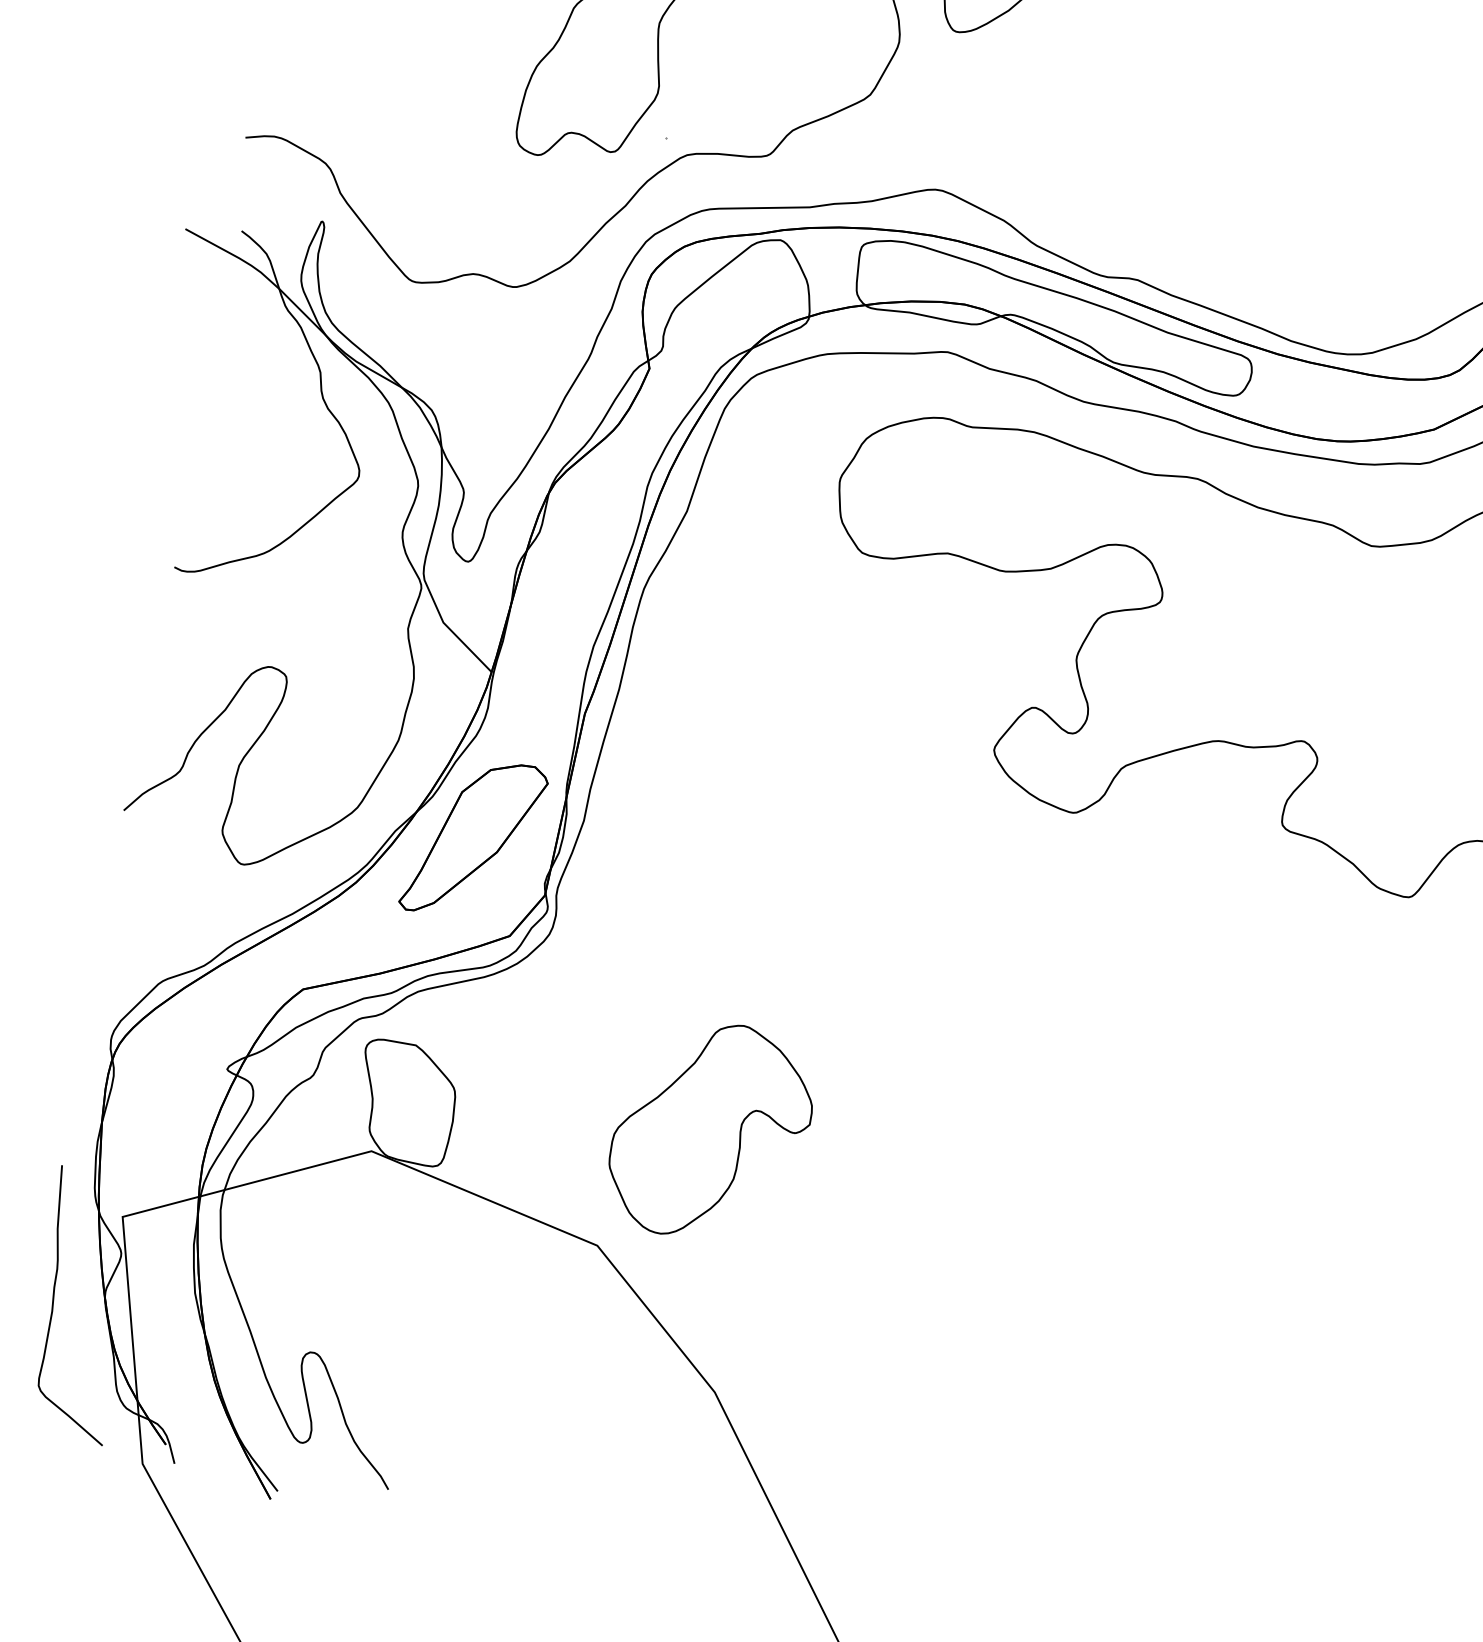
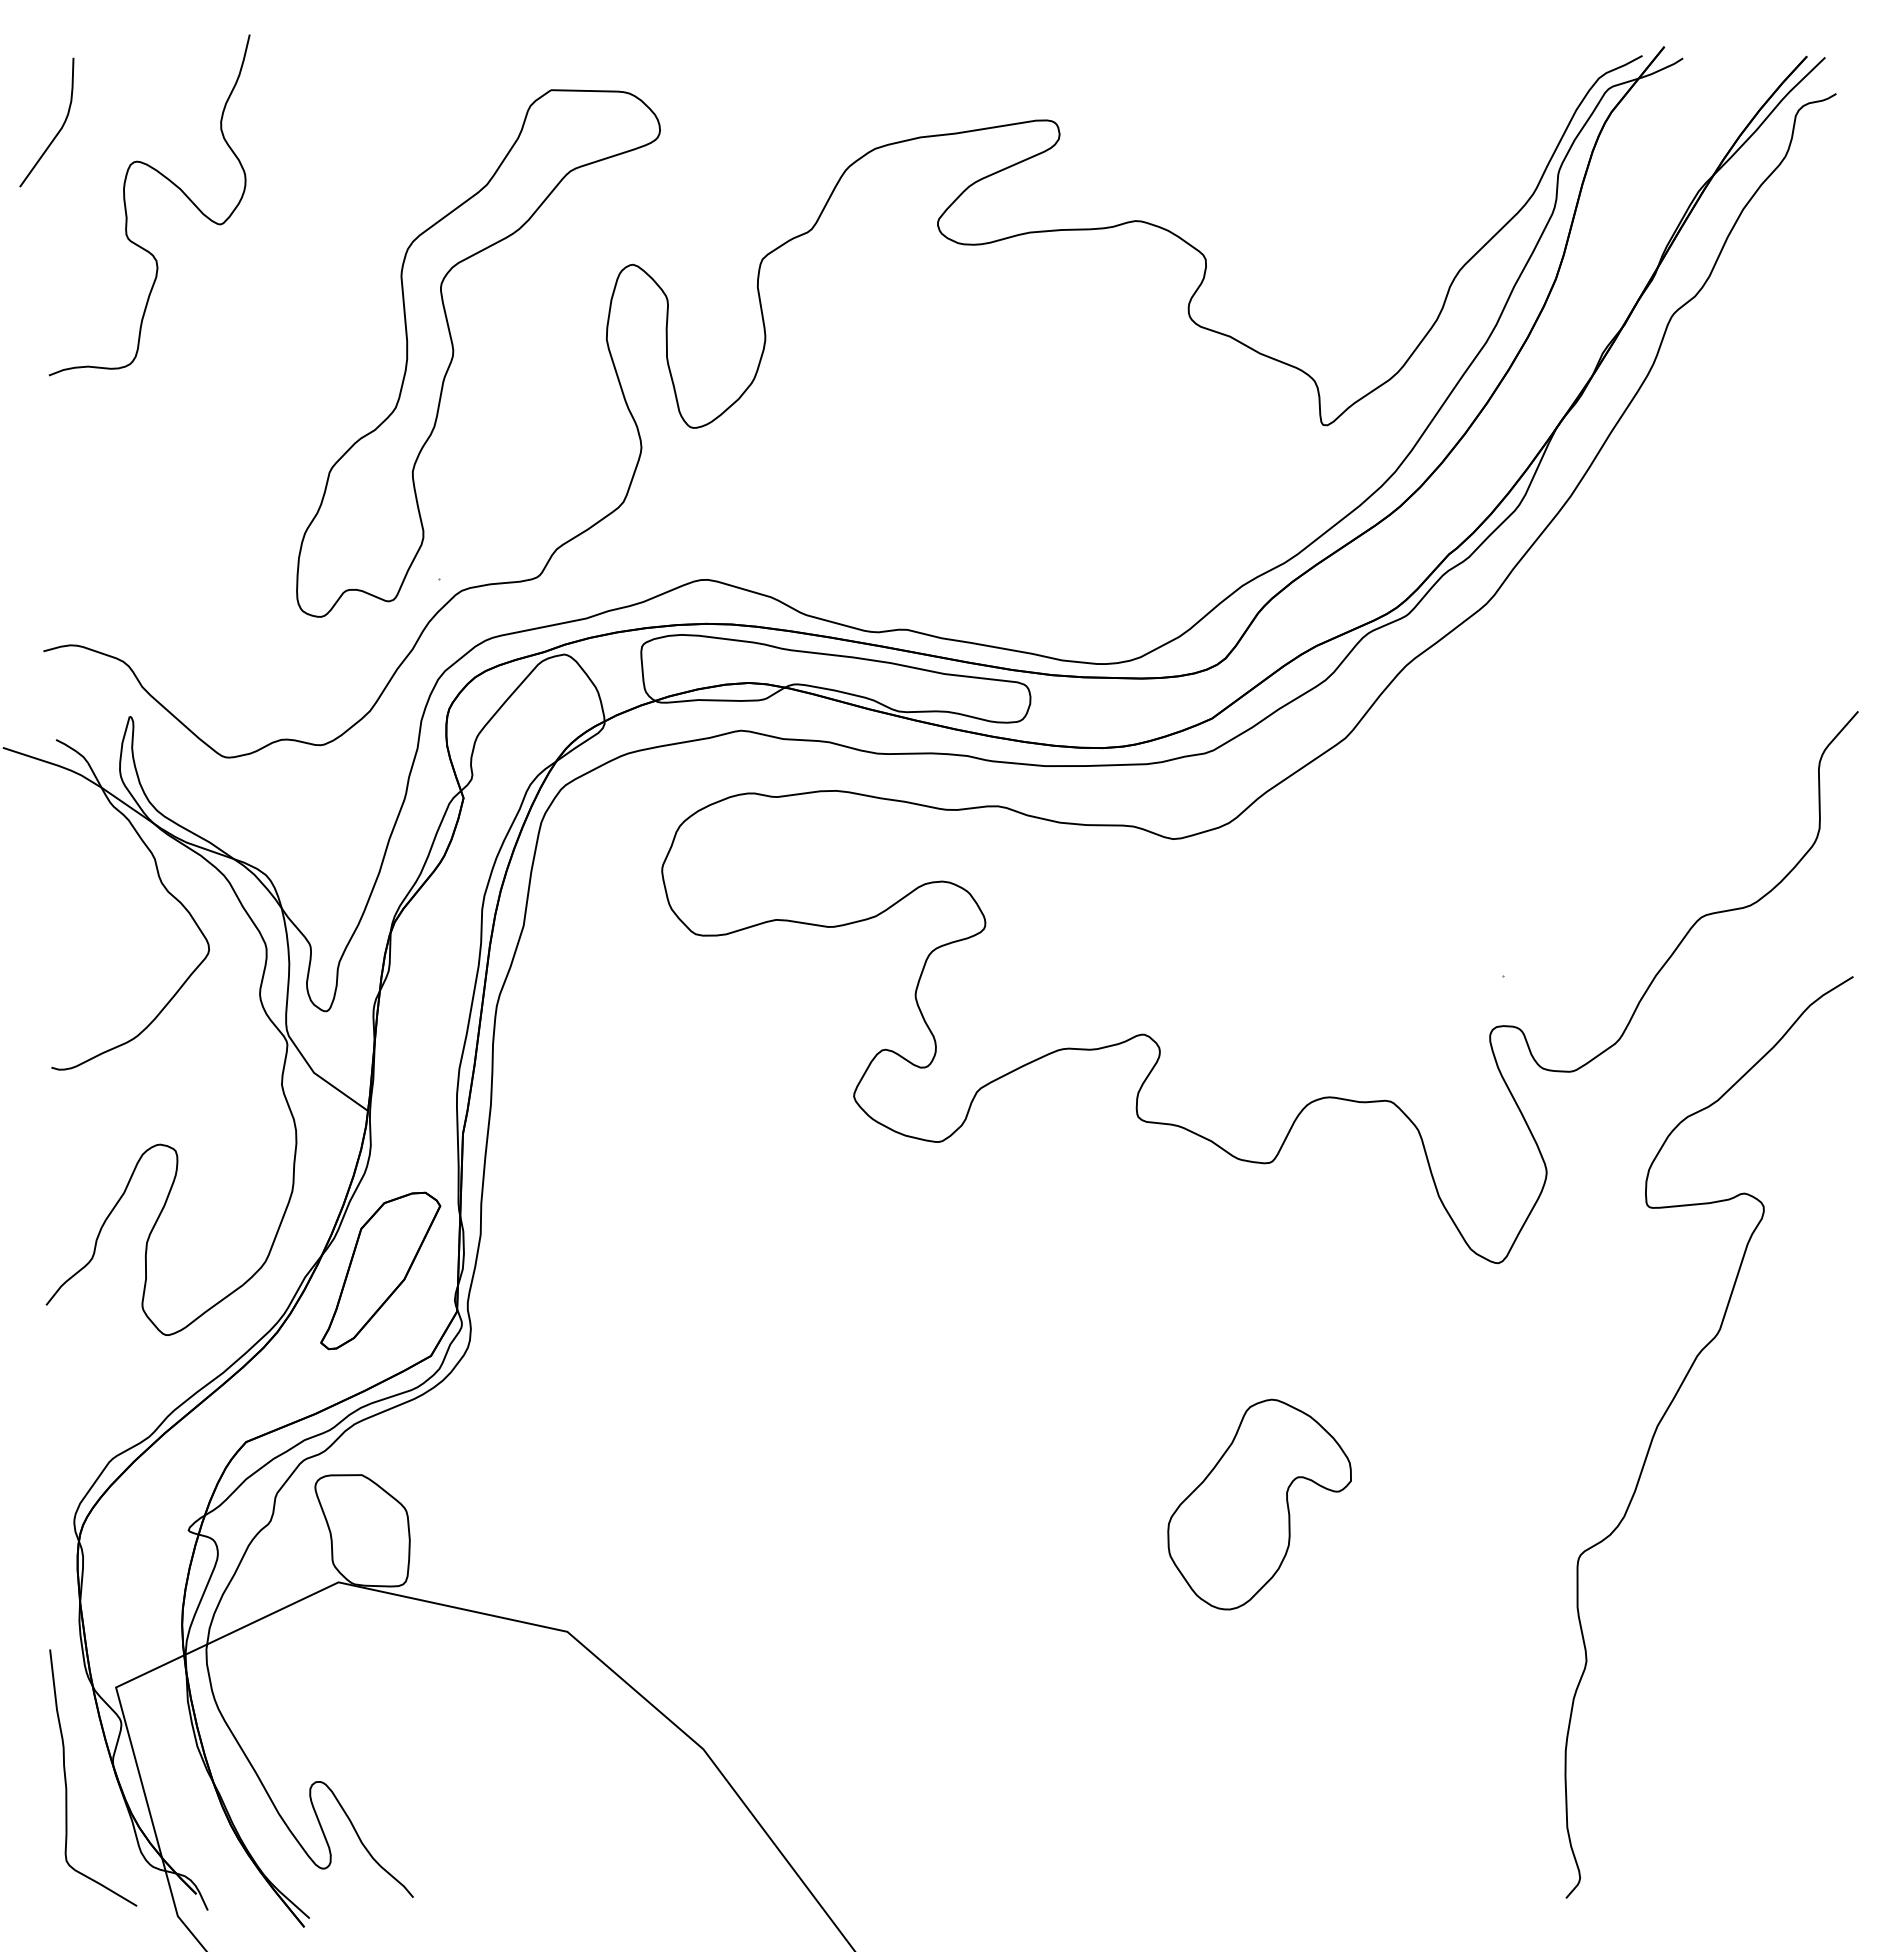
part: (711, 1131) -> (1259, 1504), moved

